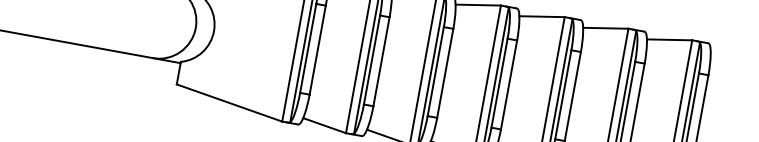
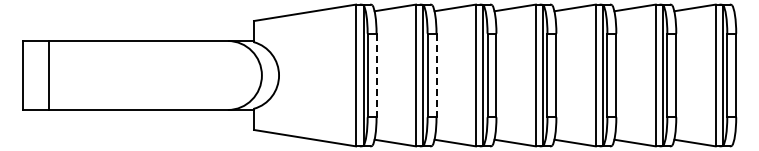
line: (317, 50) -> (376, 75), solid -> dashed
line: (381, 61) -> (436, 75), solid -> dashed

